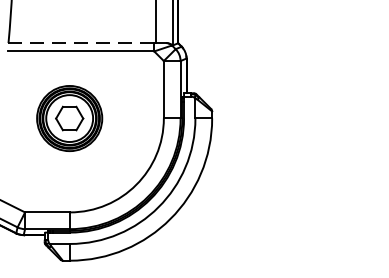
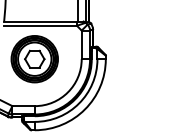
line: (79, 42) -> (39, 21), dashed -> solid
part: (69, 118) -> (34, 59), size x1.43

